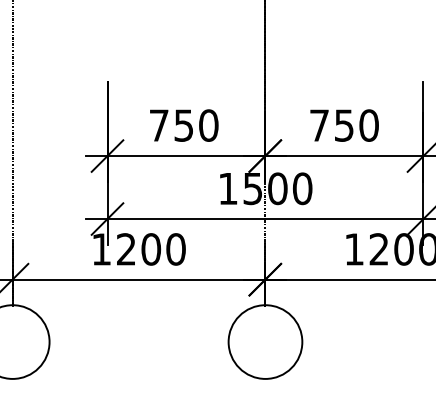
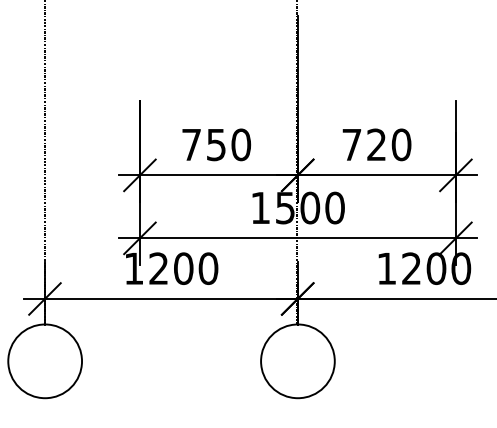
text: (344, 125) -> (376, 144), 750 -> 720

